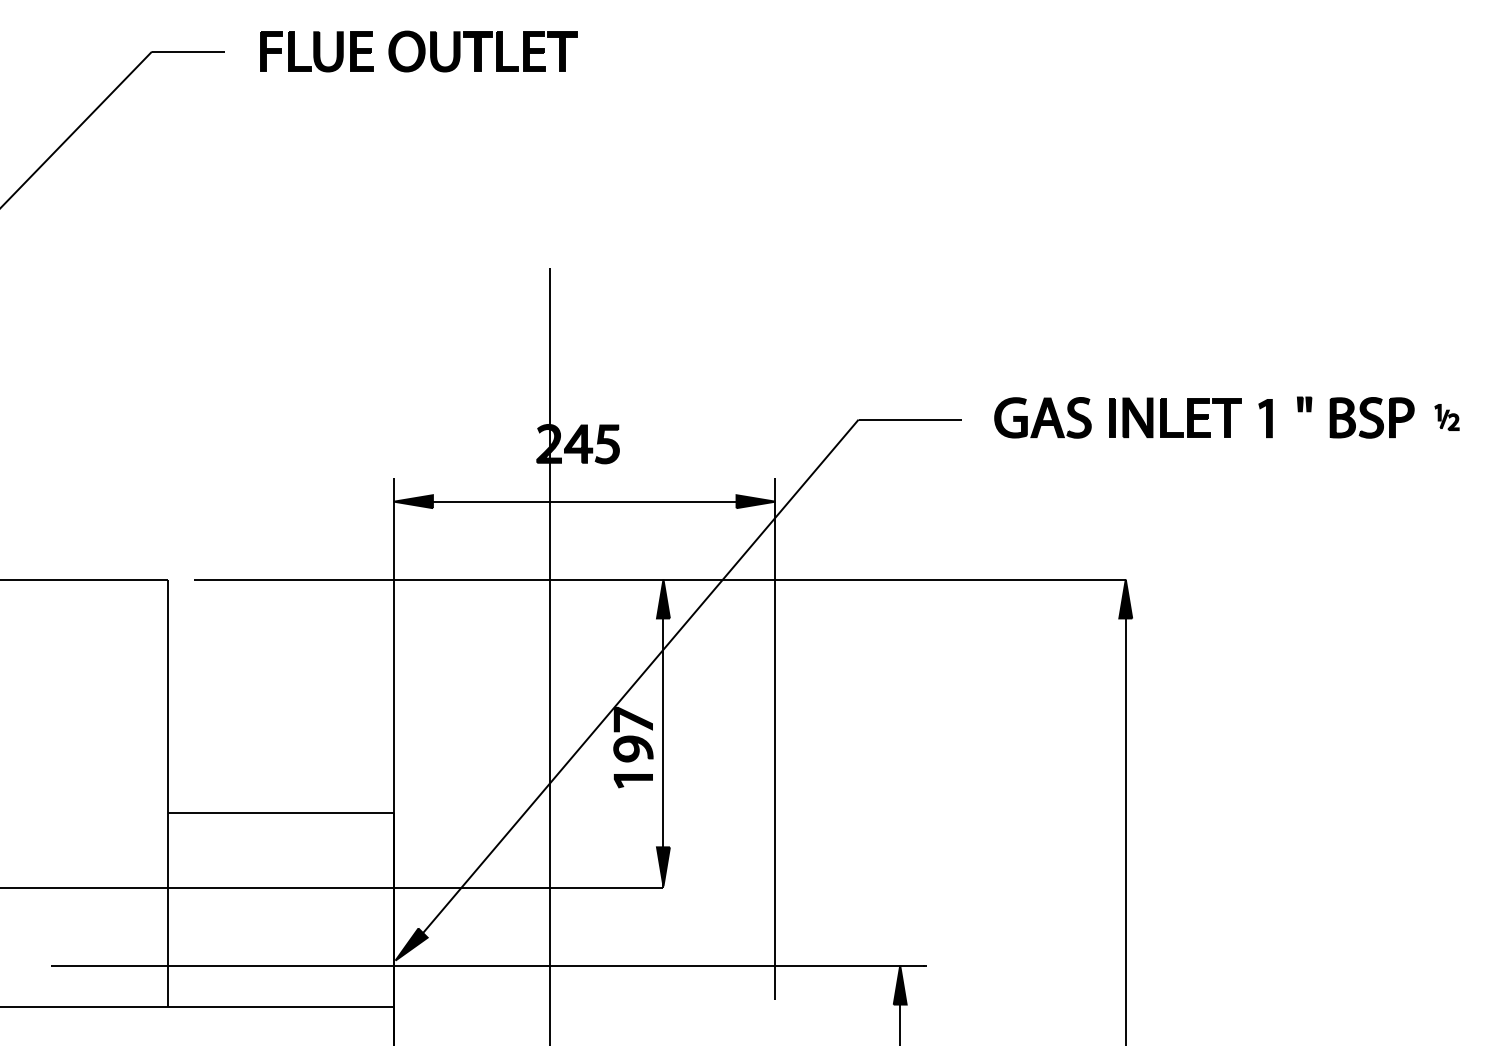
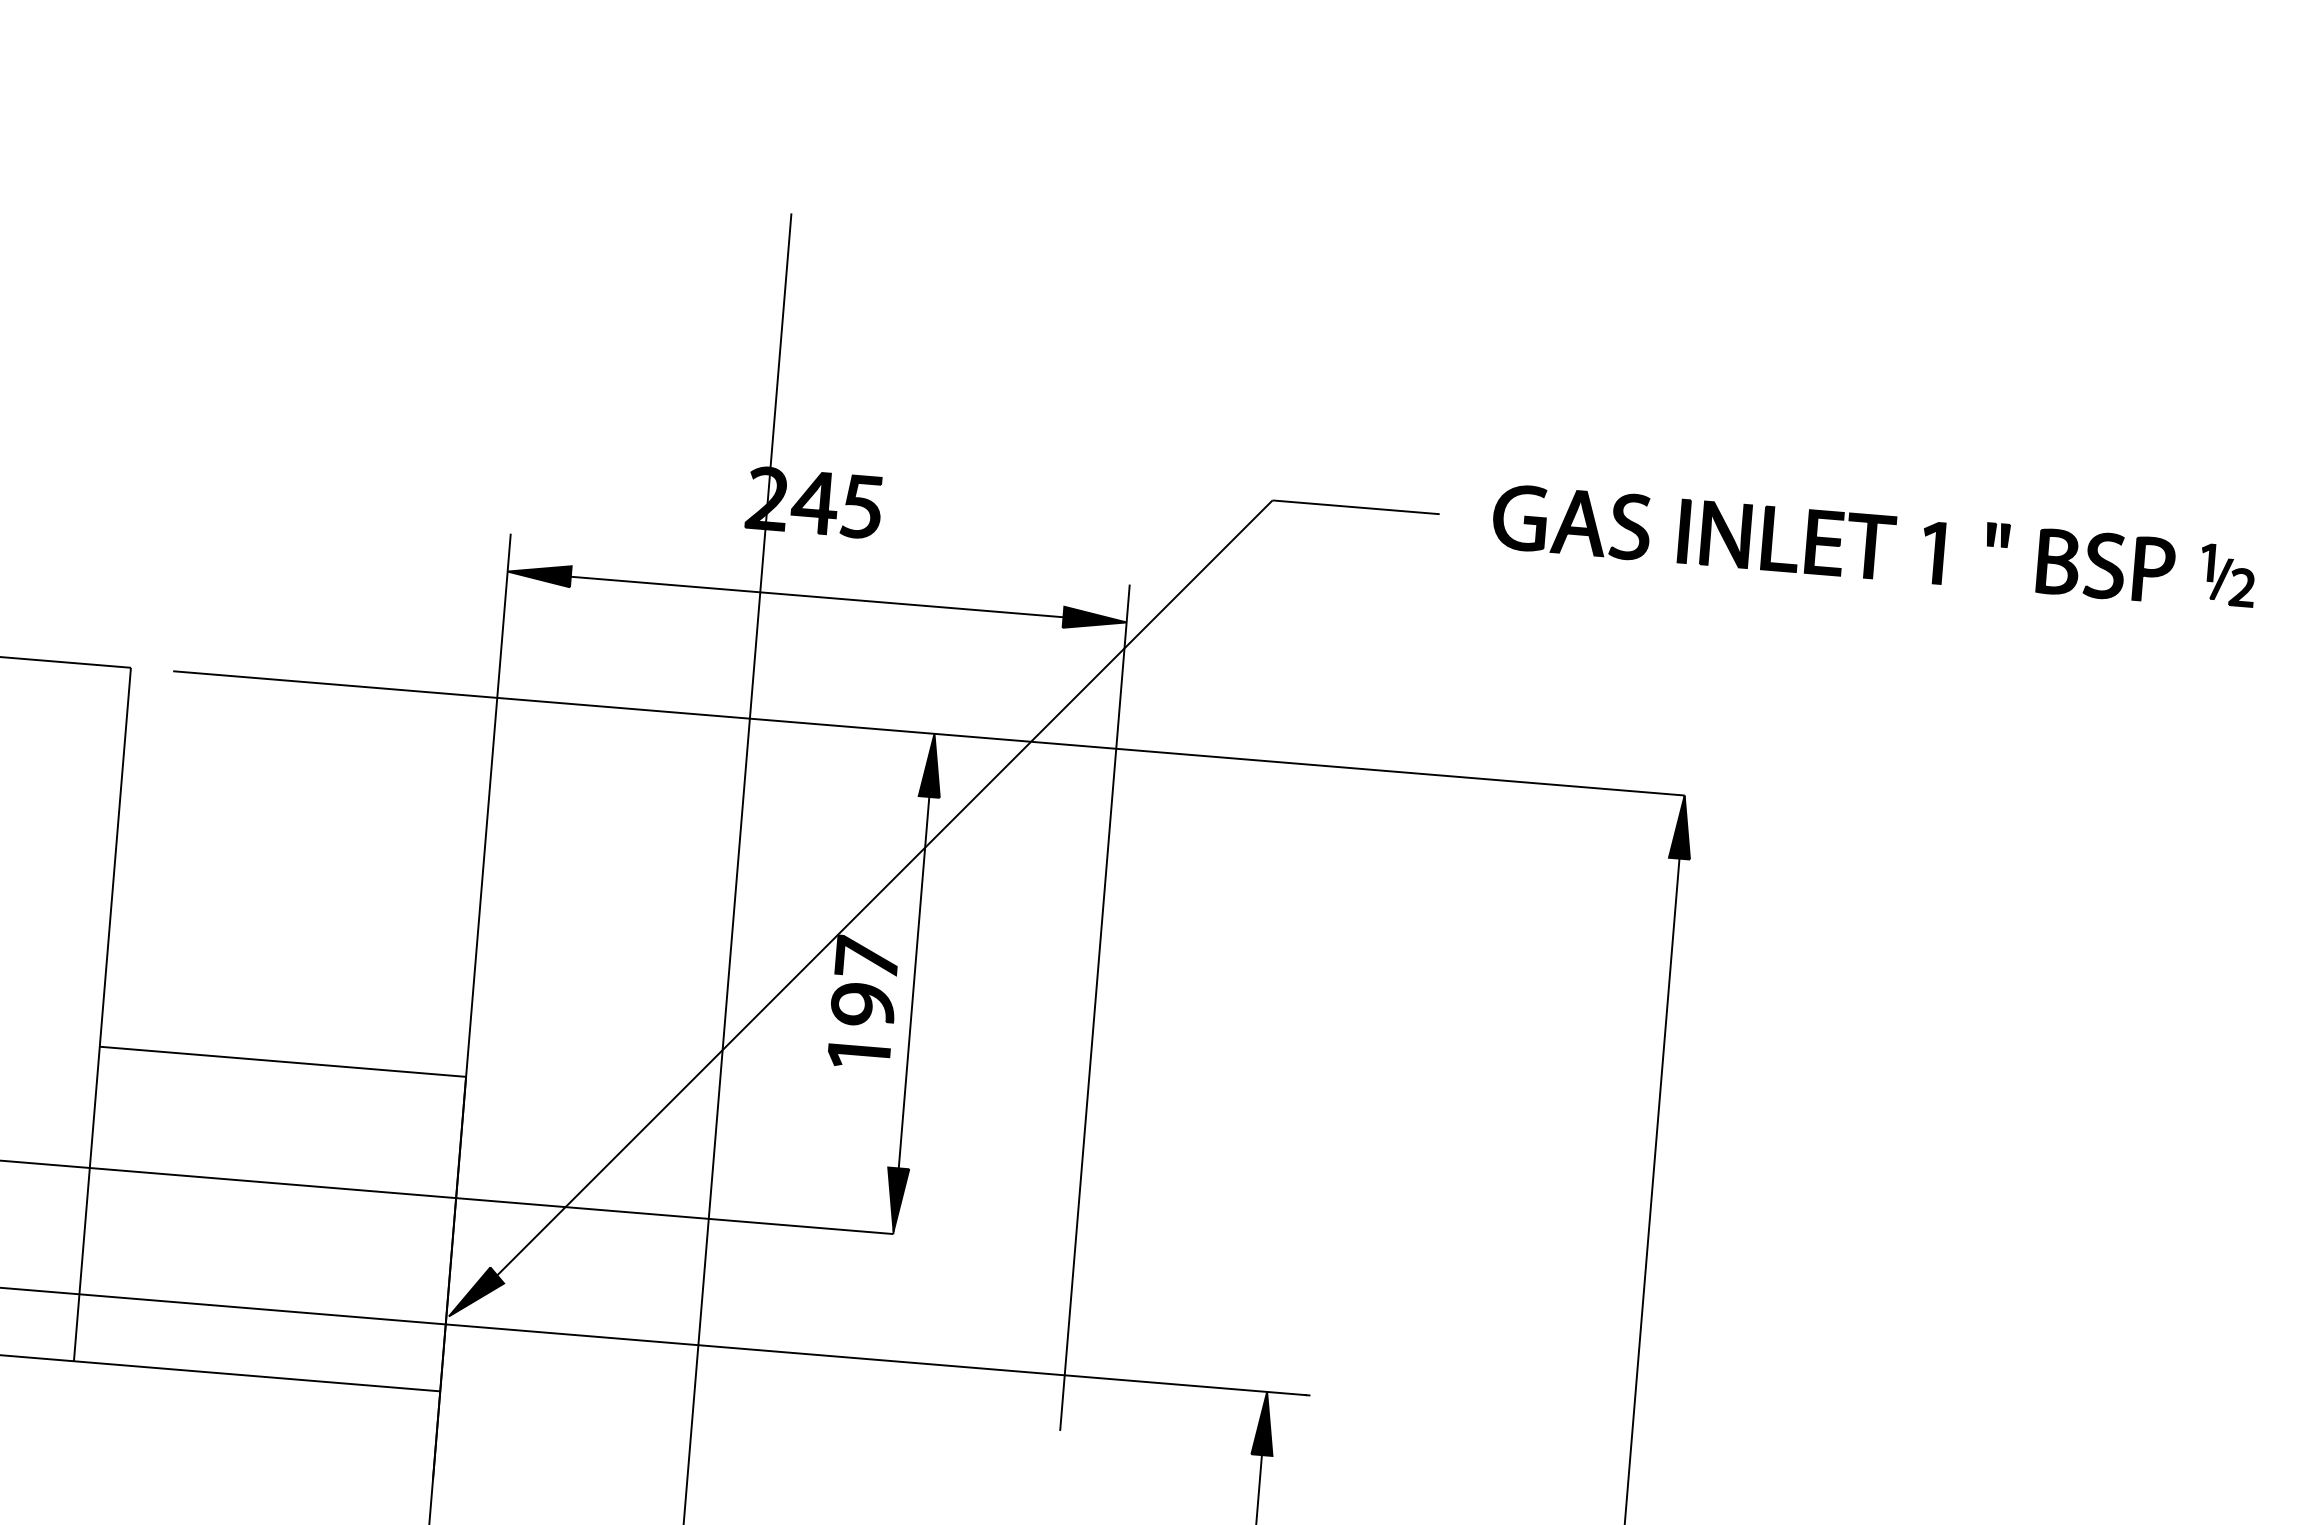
part: (1446, 417) -> (2226, 575), size x1.43

